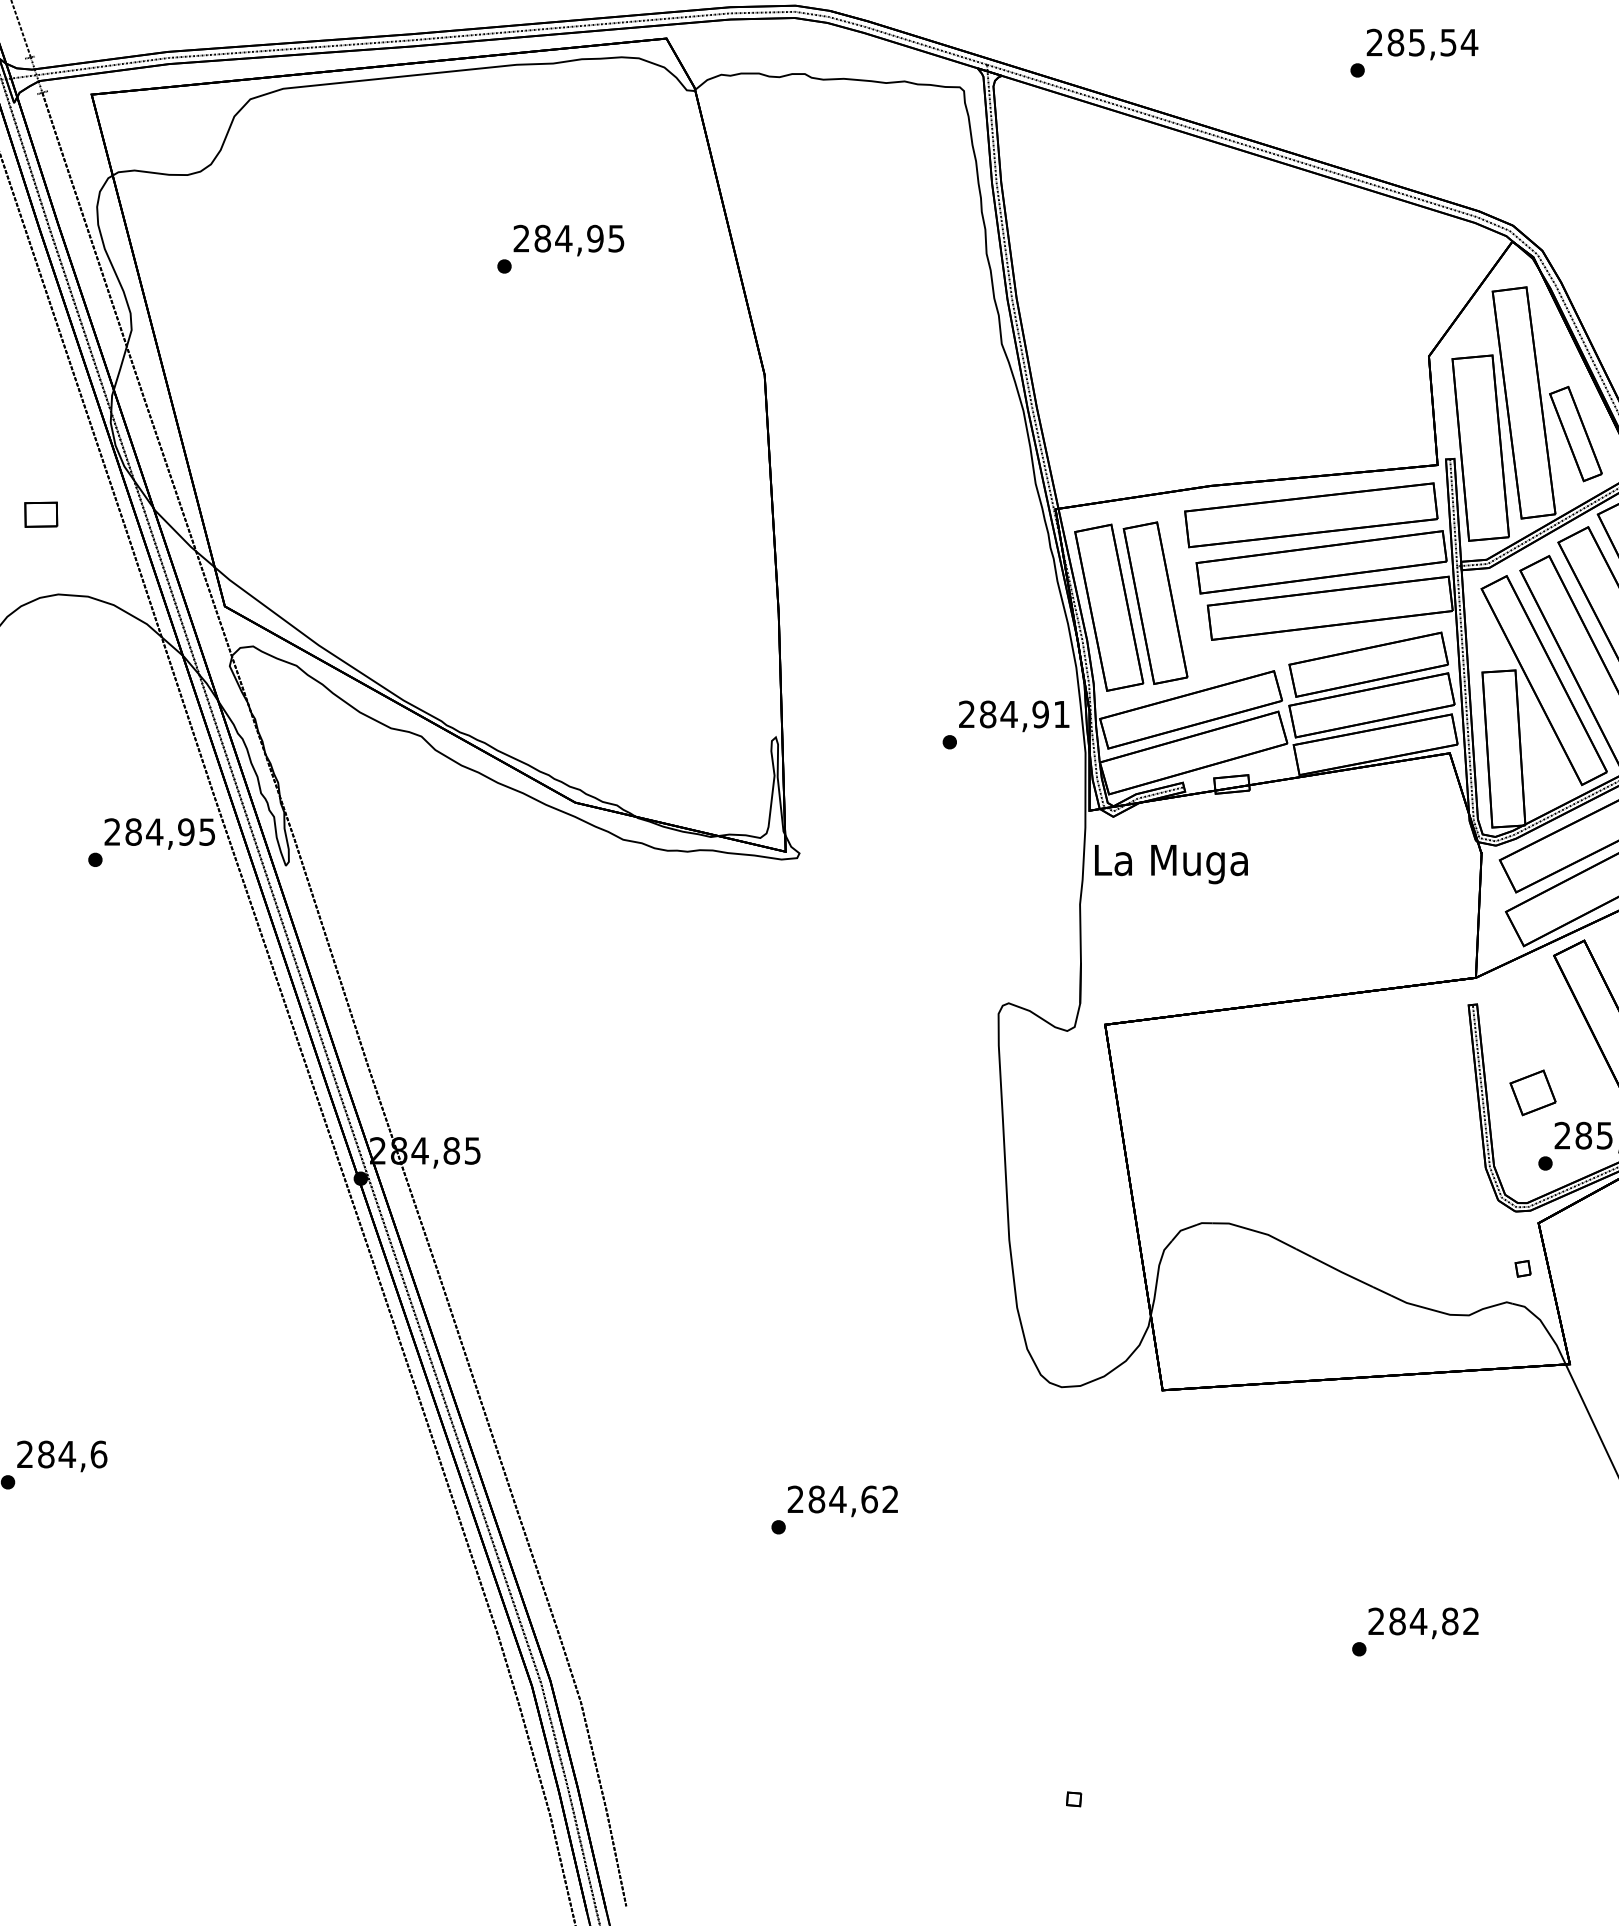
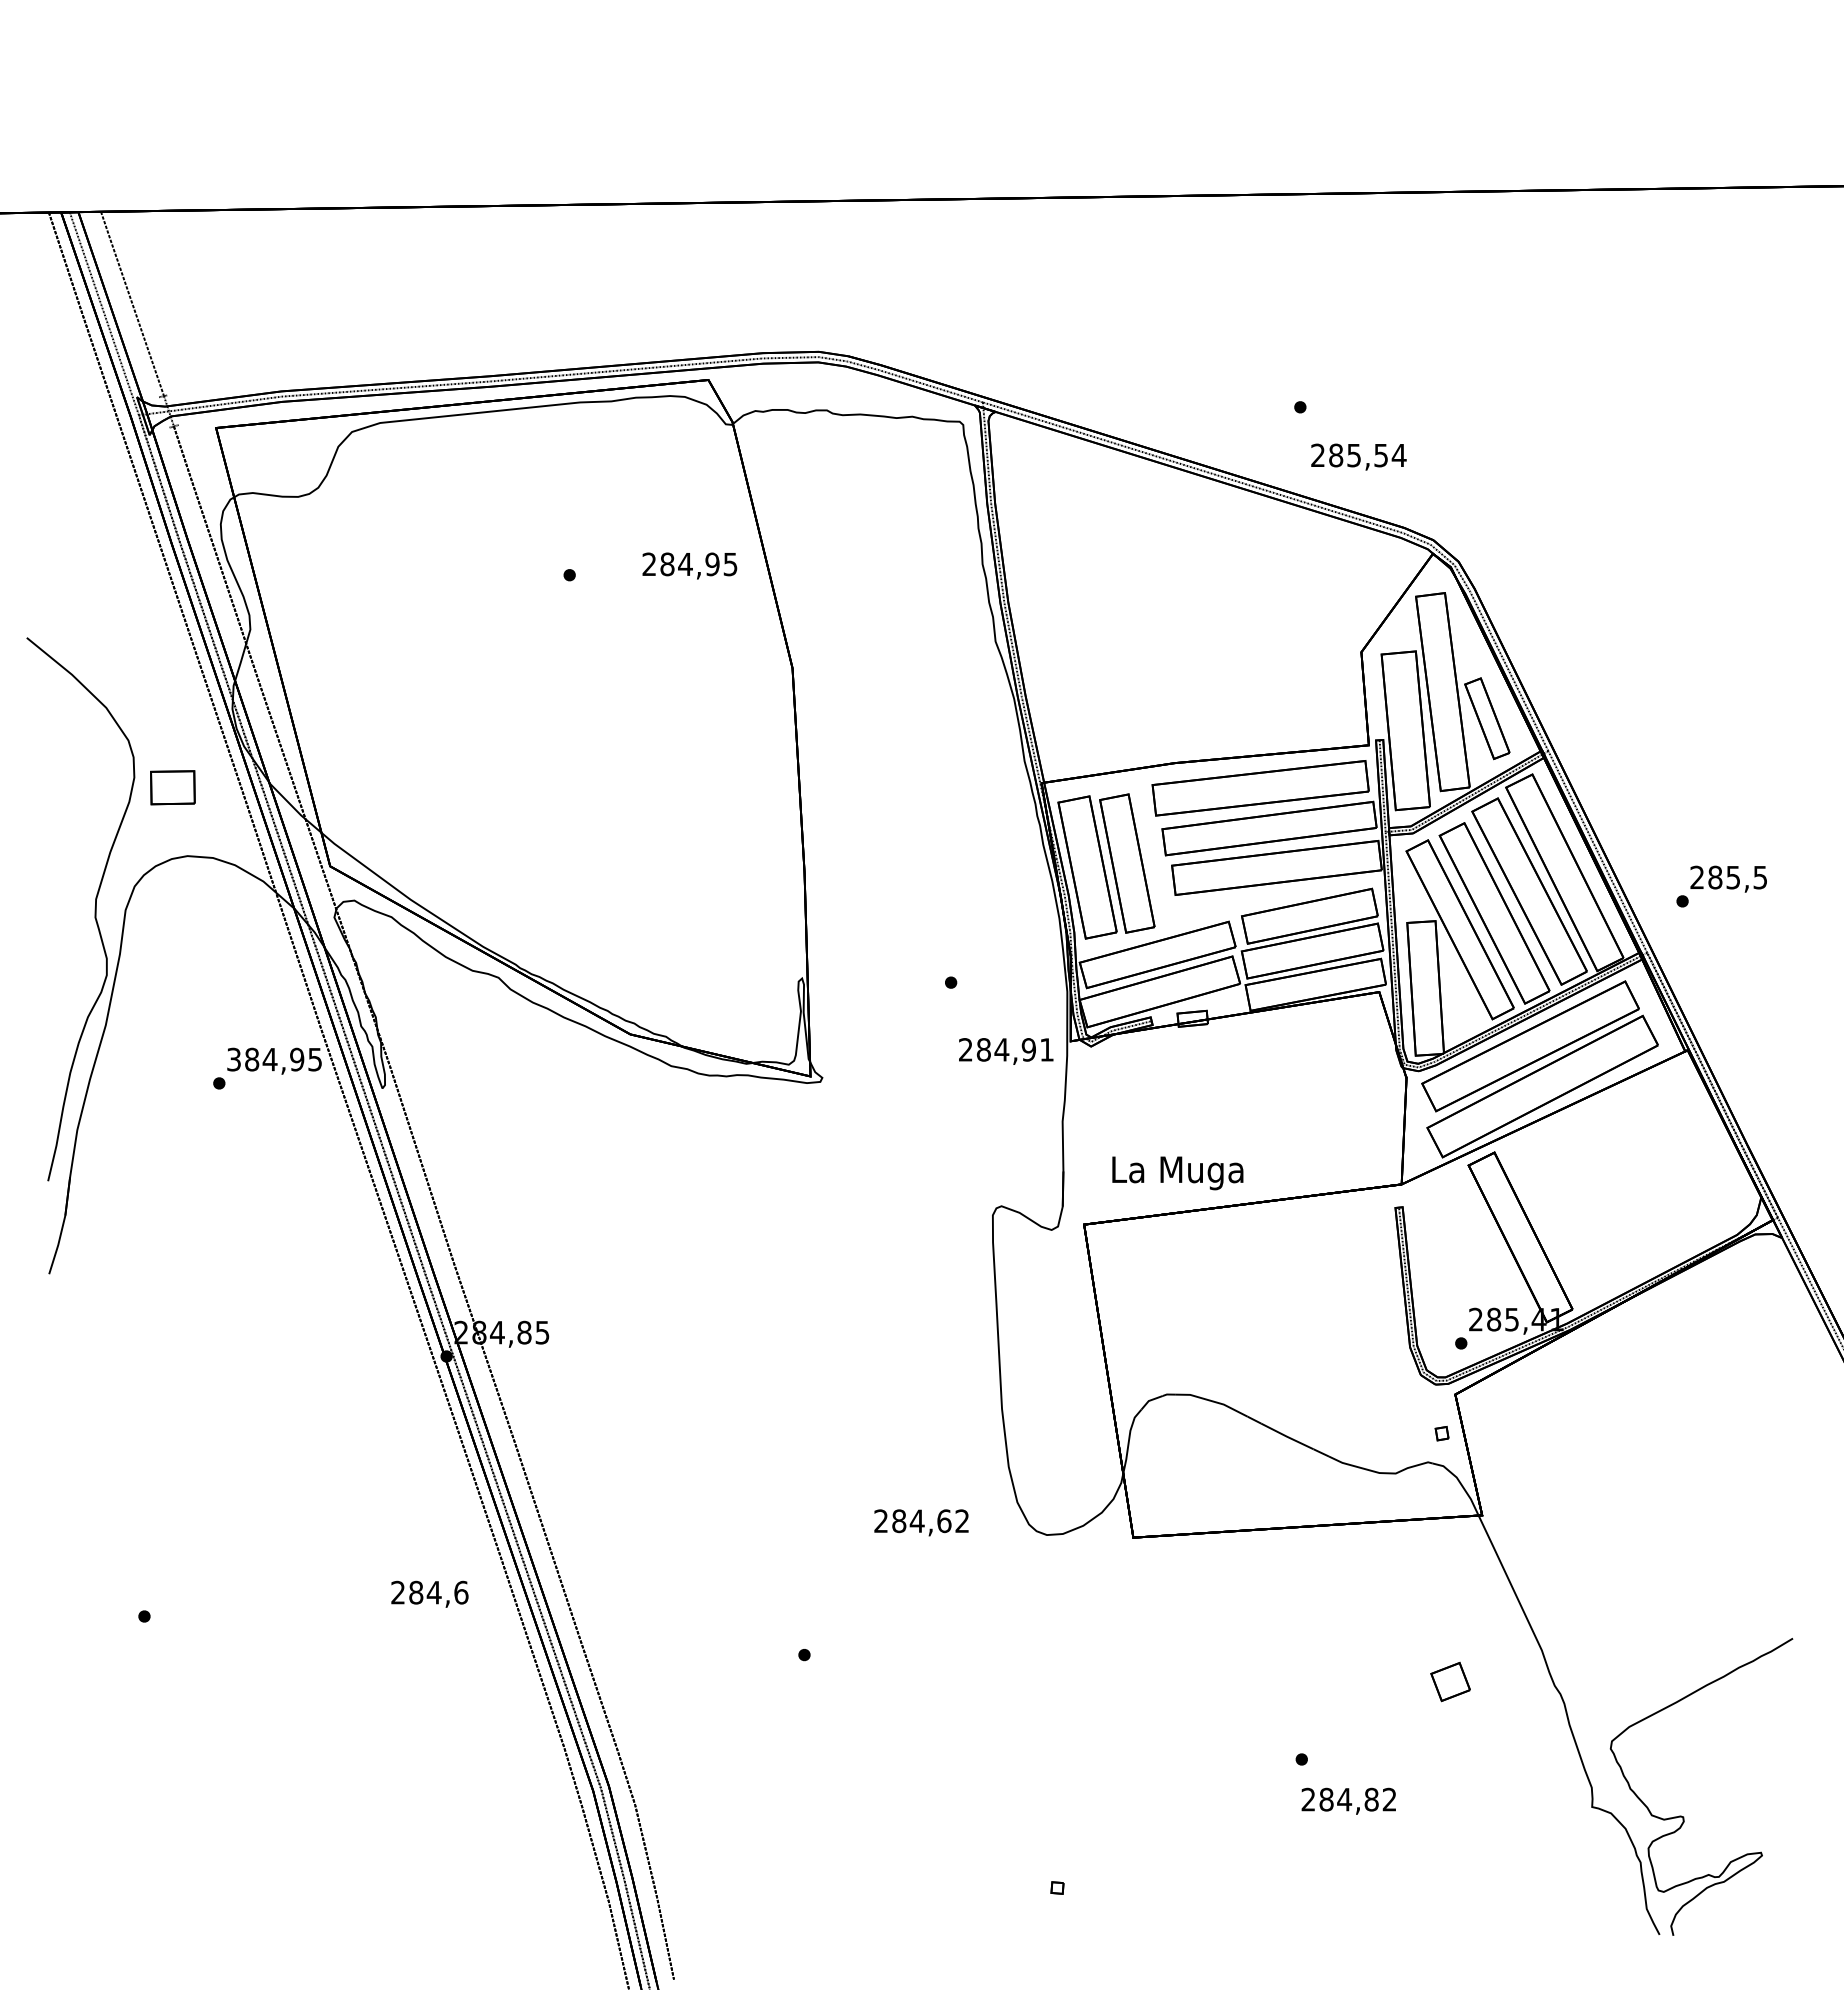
text: (1422, 43) -> (1358, 456), moved
text: (568, 239) -> (689, 565), moved
part: (40, 514) -> (172, 787), size x1.6
text: (1014, 716) -> (1006, 1051), moved
text: (111, 831) -> (233, 1059), 284,95 -> 384,95
text: (1170, 864) -> (1177, 1173), moved
part: (1532, 1092) -> (1450, 1681), moved
text: (61, 1455) -> (429, 1593), moved
text: (842, 1500) -> (921, 1522), moved
text: (1423, 1622) -> (1348, 1800), moved

